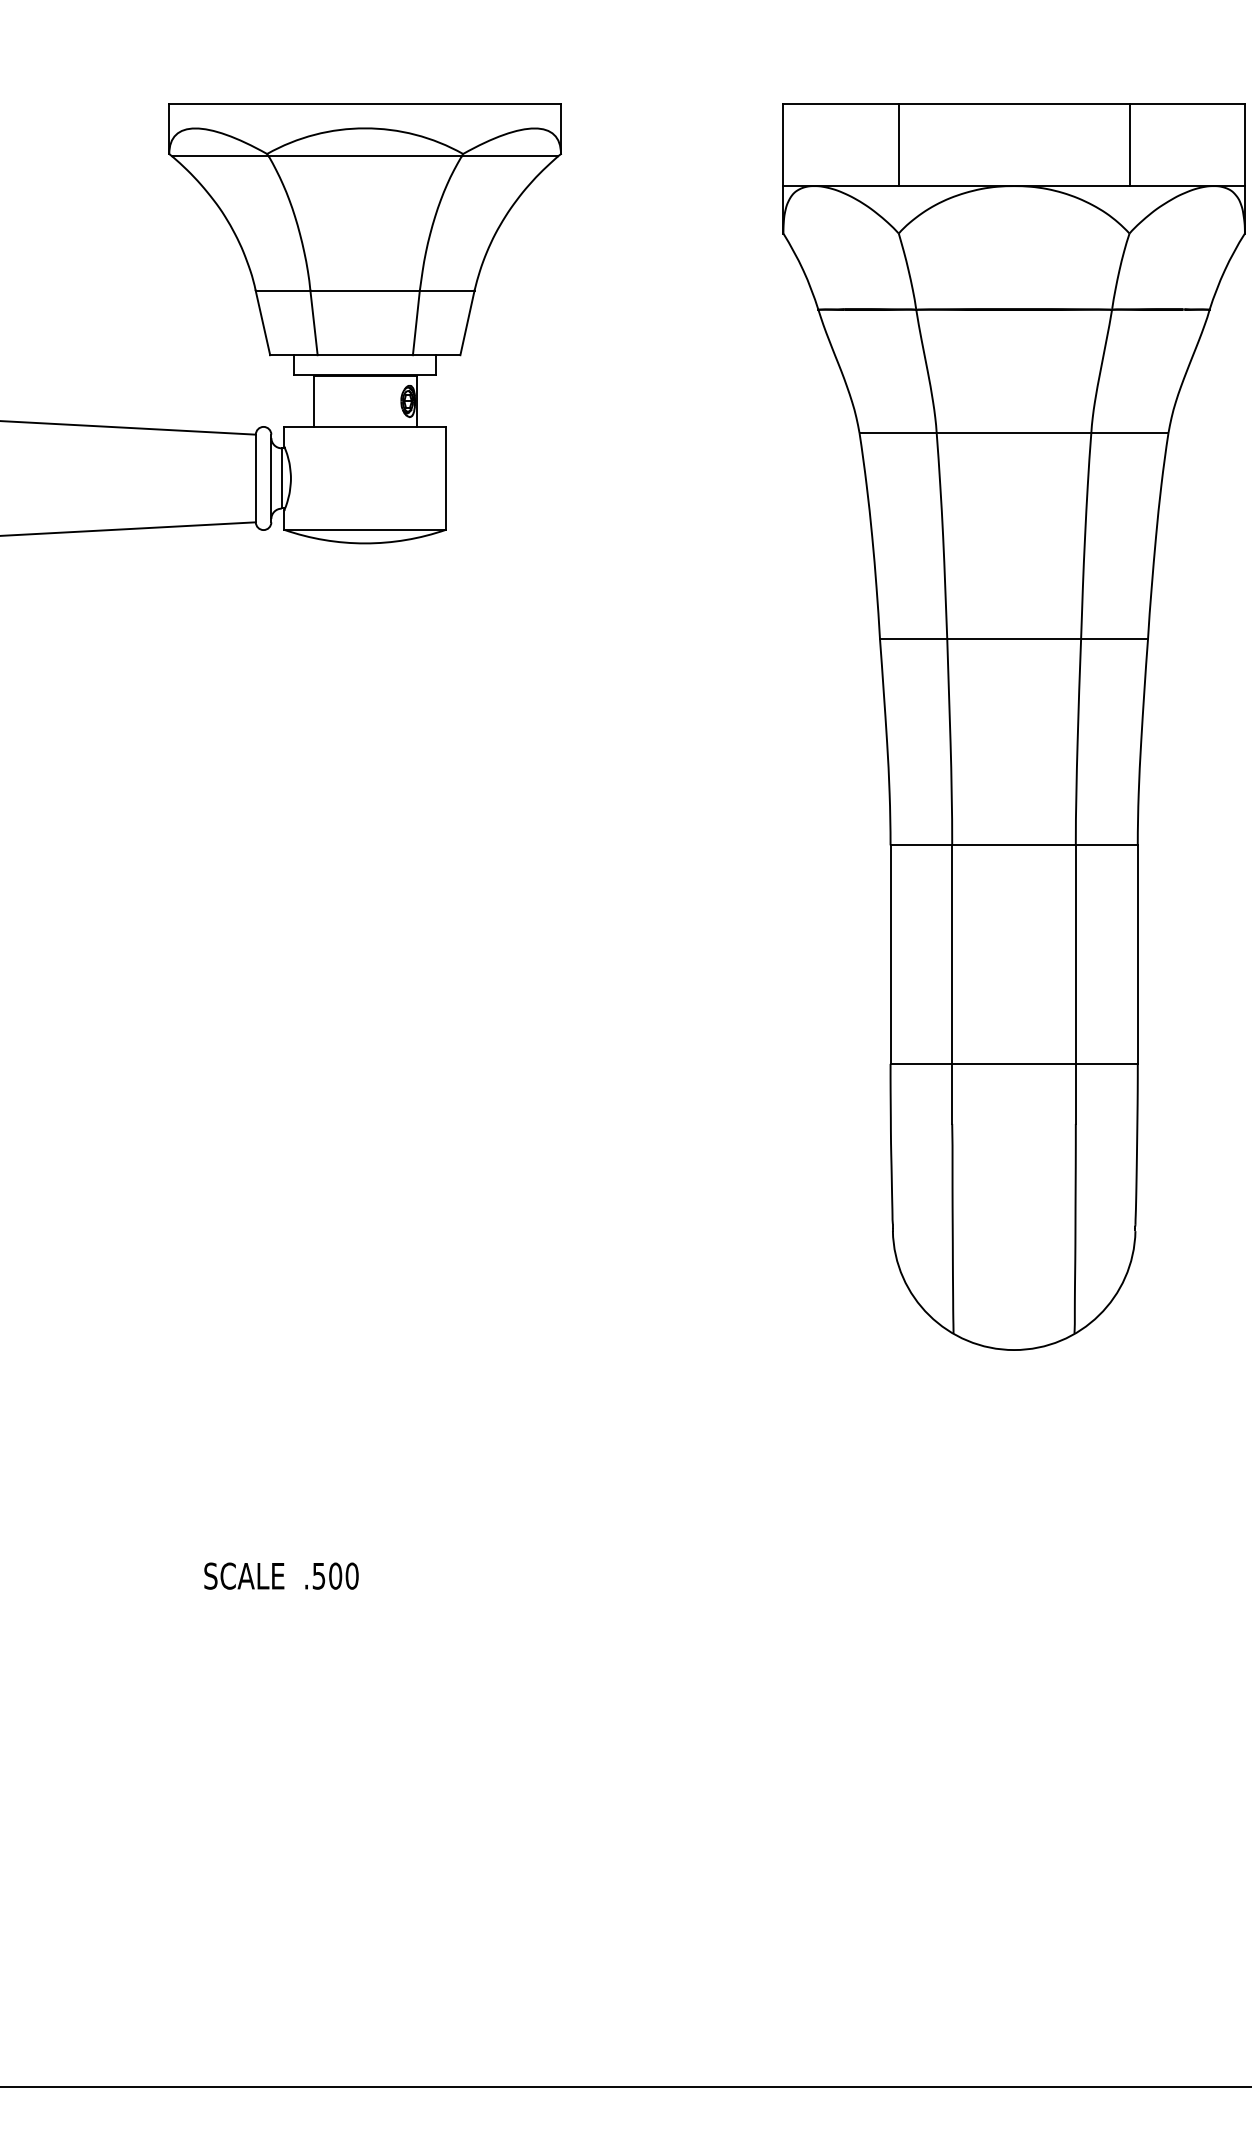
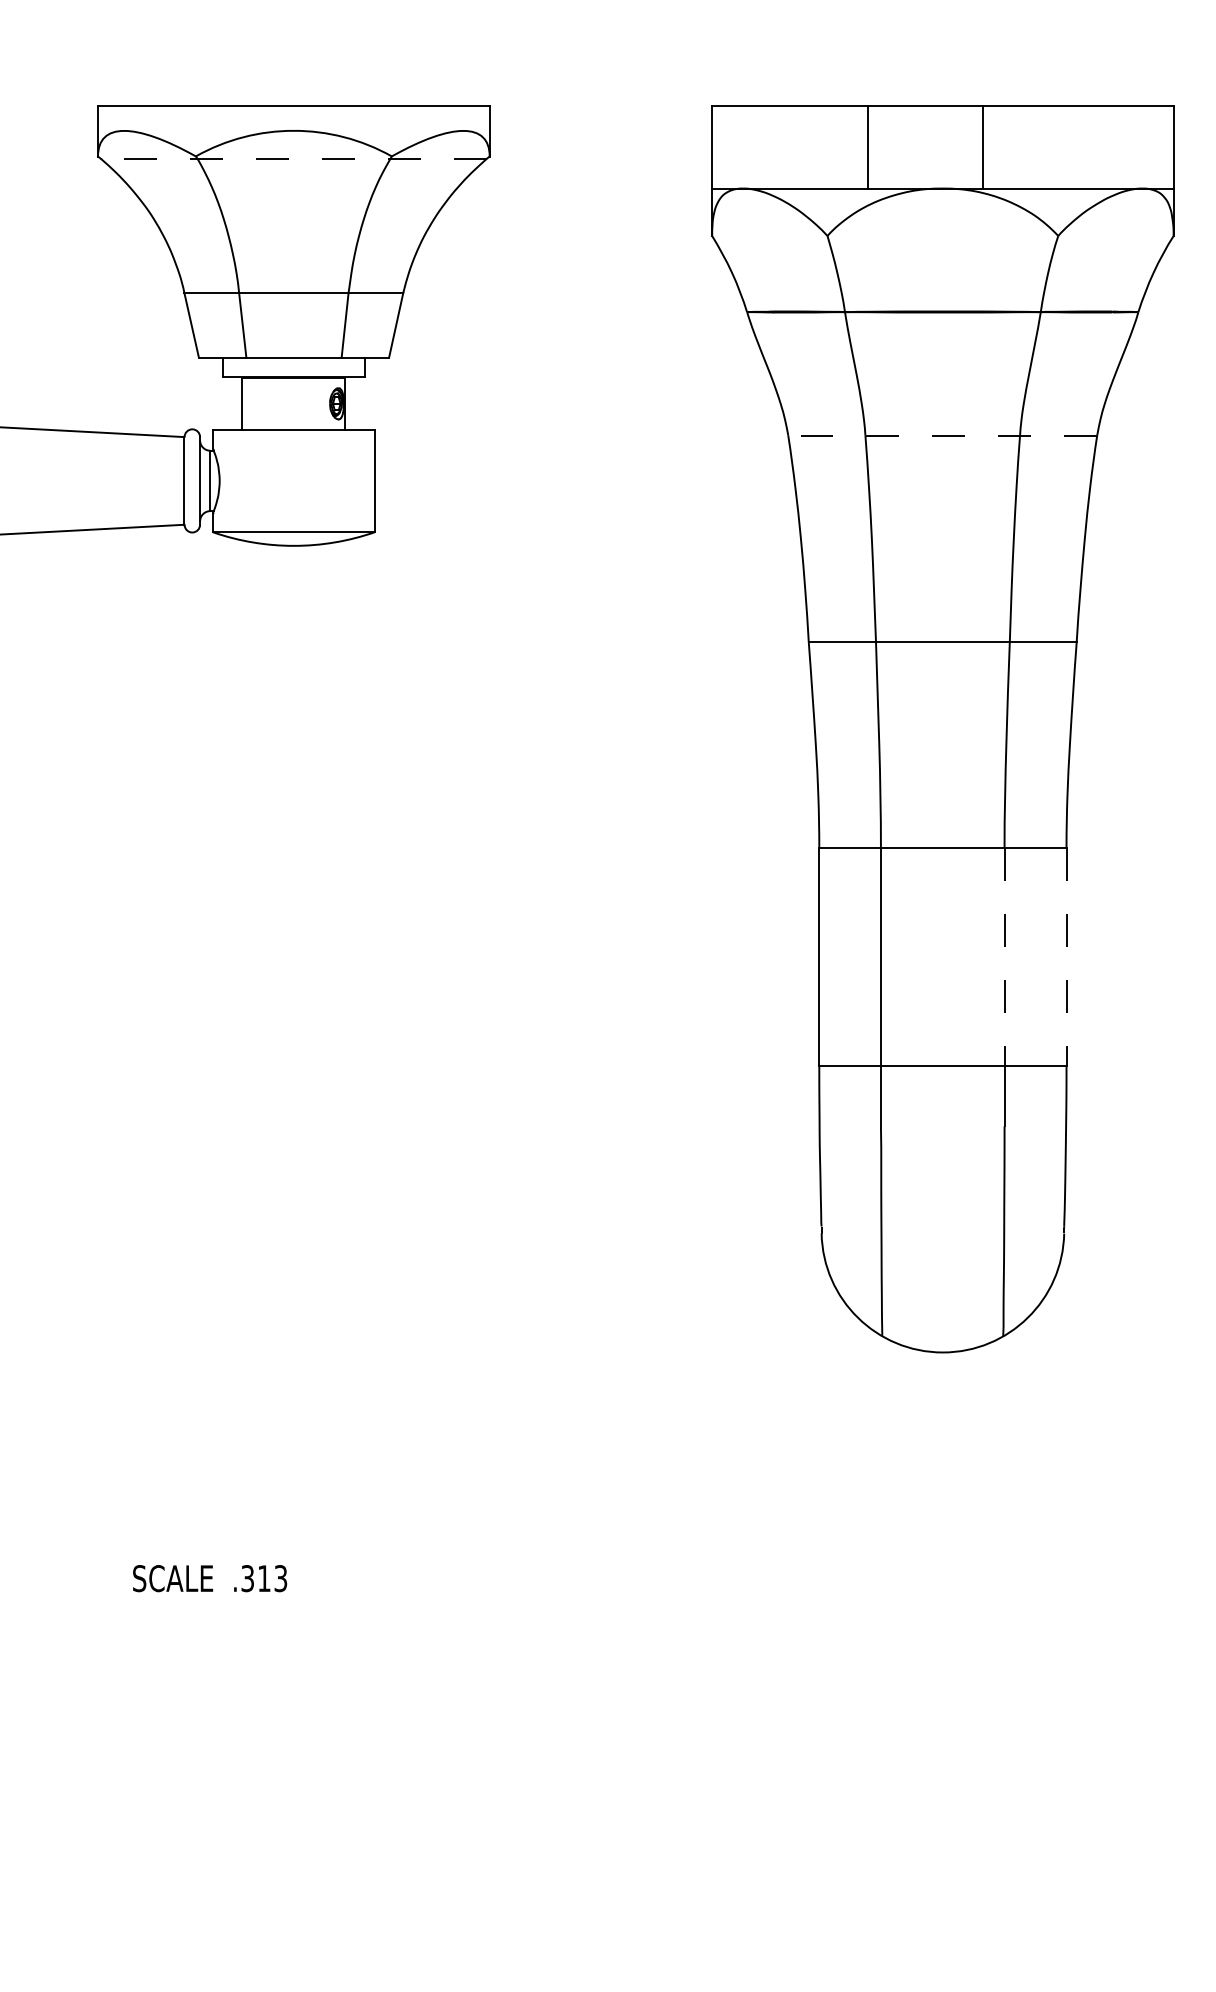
line: (898, 144) -> (867, 146), moved
line: (1129, 144) -> (983, 146), moved
line: (365, 156) -> (294, 158), solid -> dashed
line: (1013, 433) -> (942, 435), solid -> dashed
line: (1075, 955) -> (1004, 957), solid -> dashed
line: (1137, 955) -> (1066, 957), solid -> dashed
text: (335, 1575) -> (264, 1577), .500 -> .313

